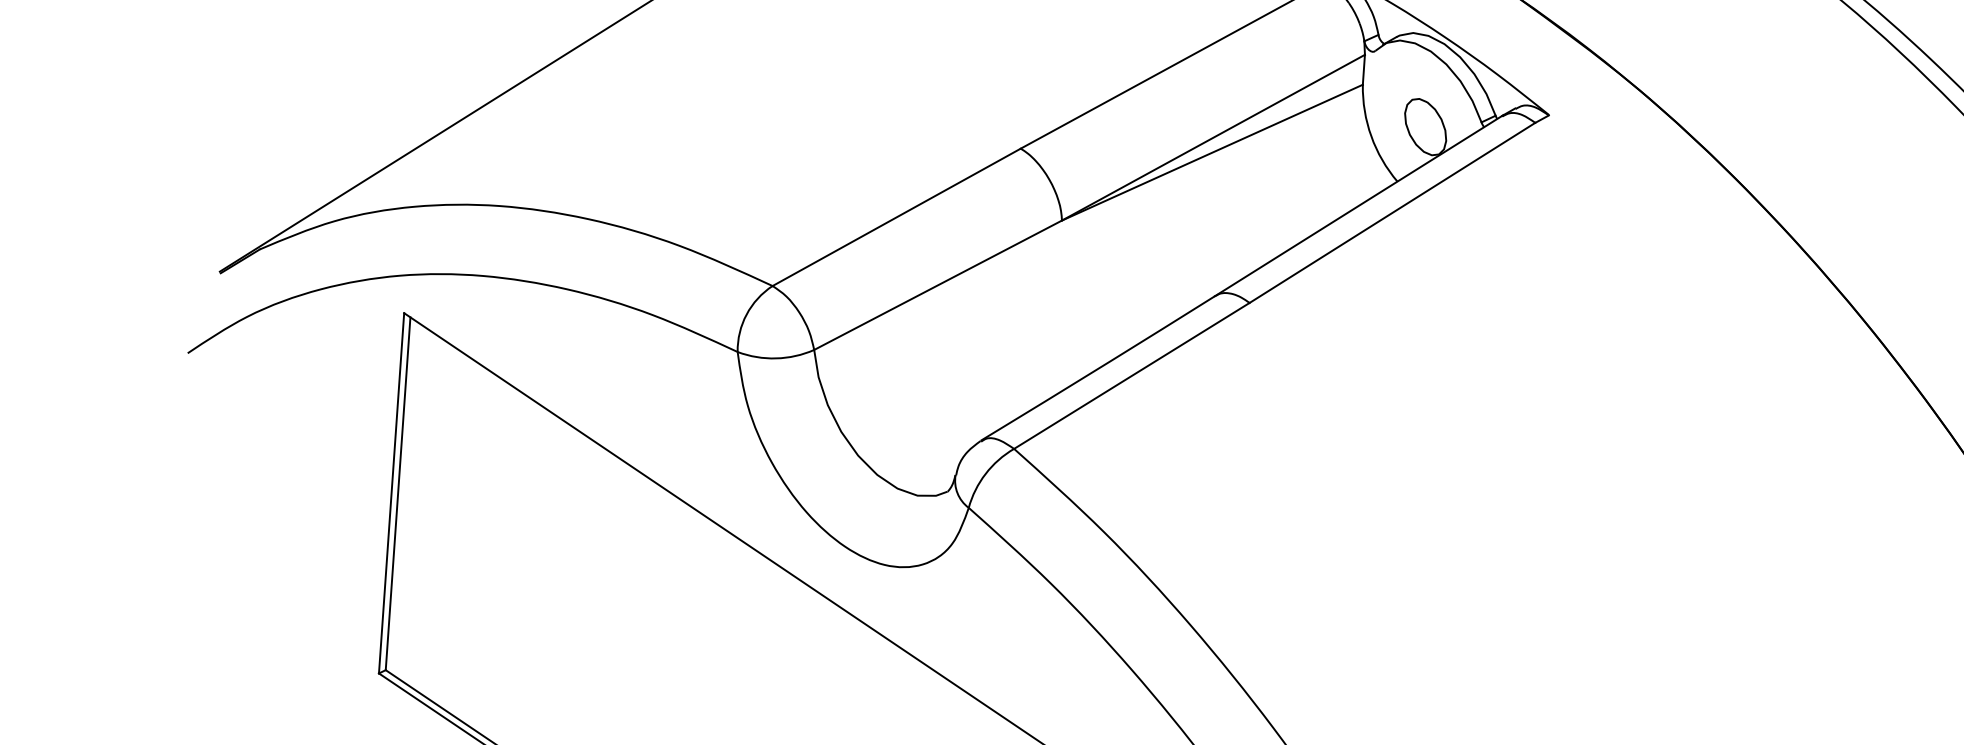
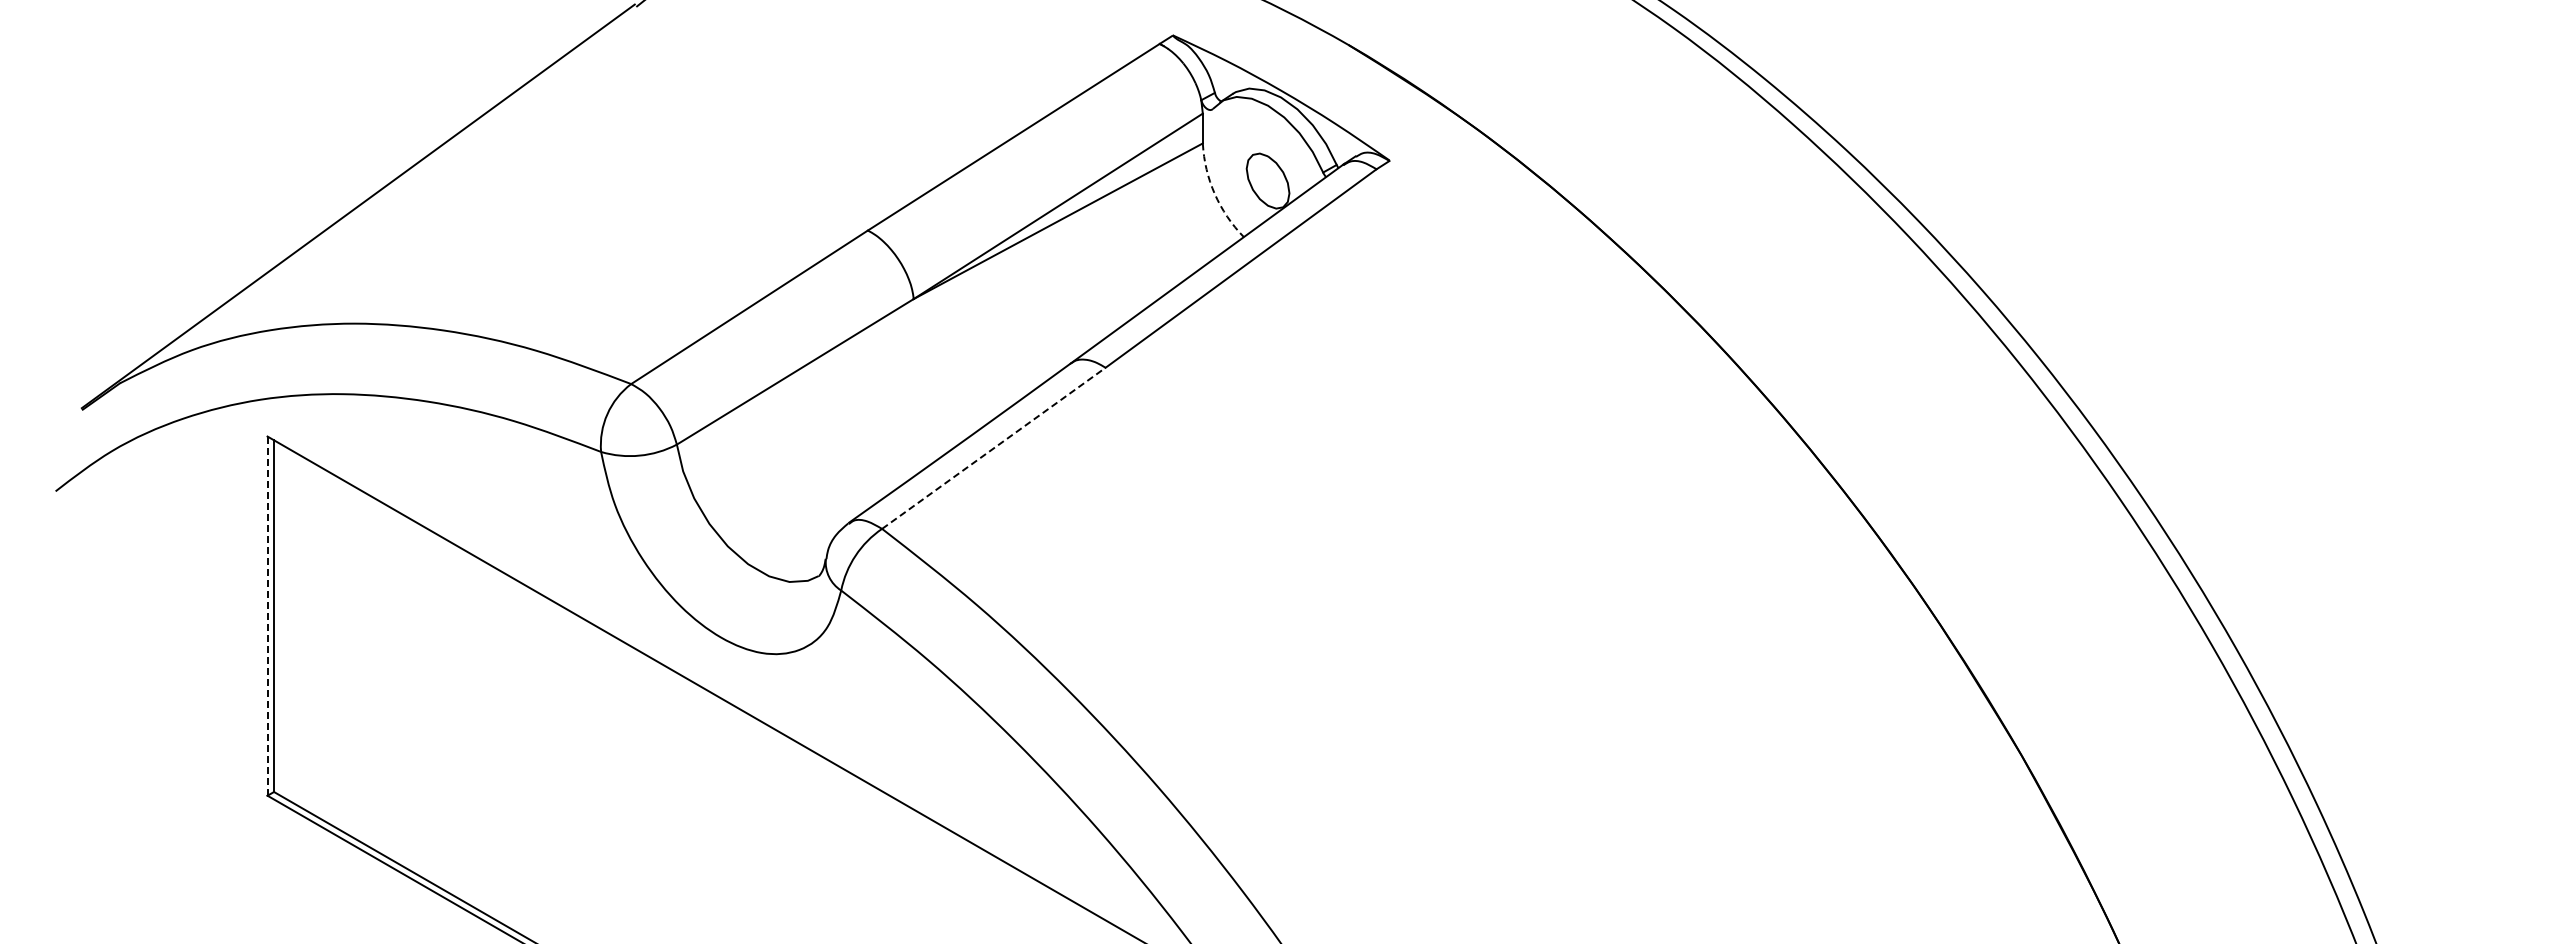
arc: (1370, 136) -> (1214, 194), solid -> dashed
line: (1131, 376) -> (993, 448), solid -> dashed
line: (391, 493) -> (267, 616), solid -> dashed

